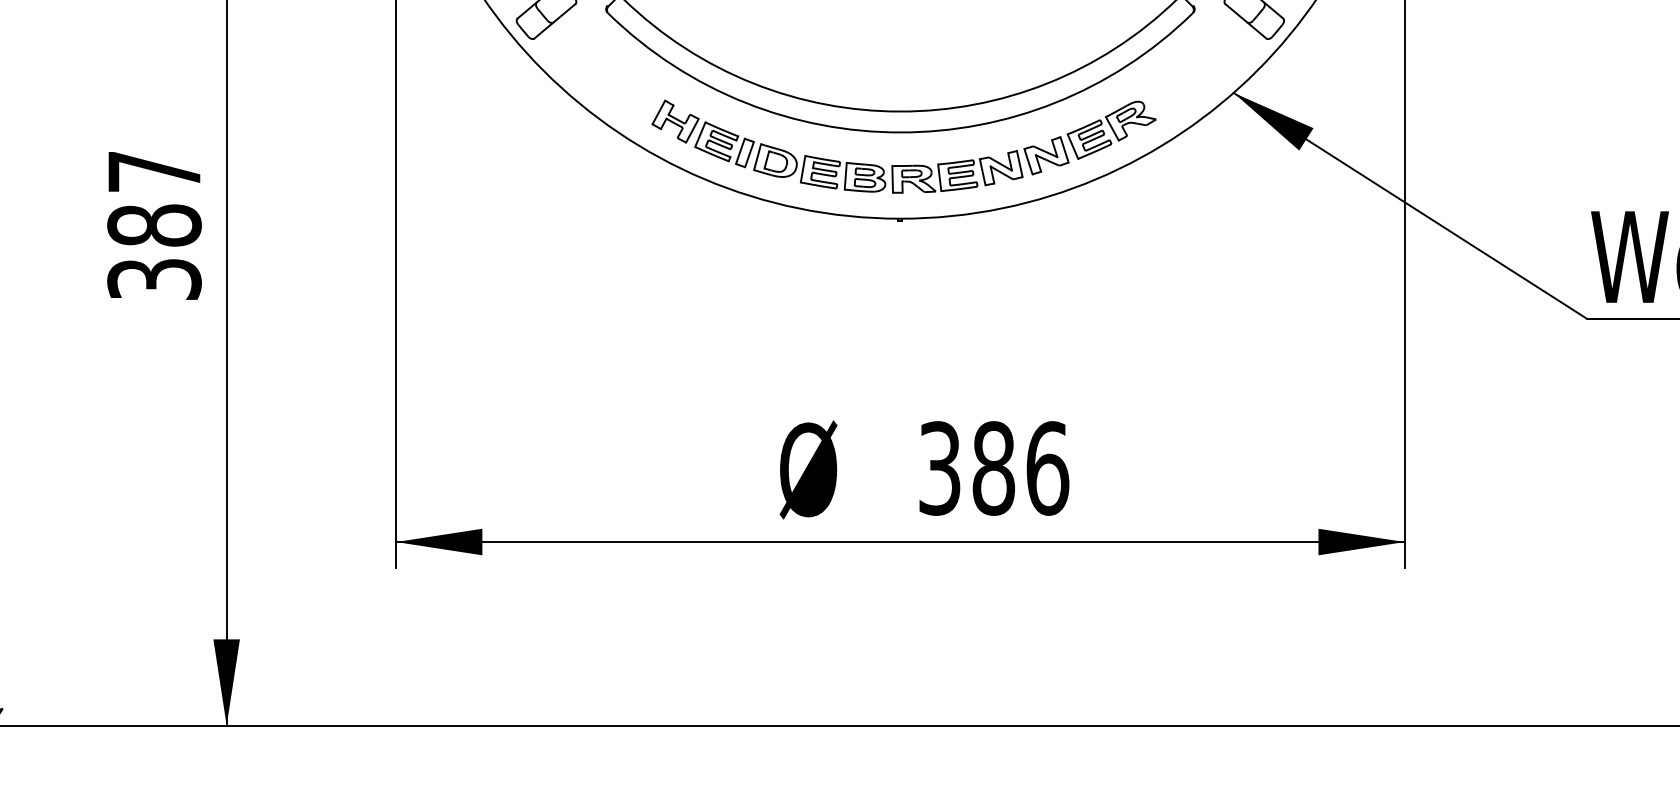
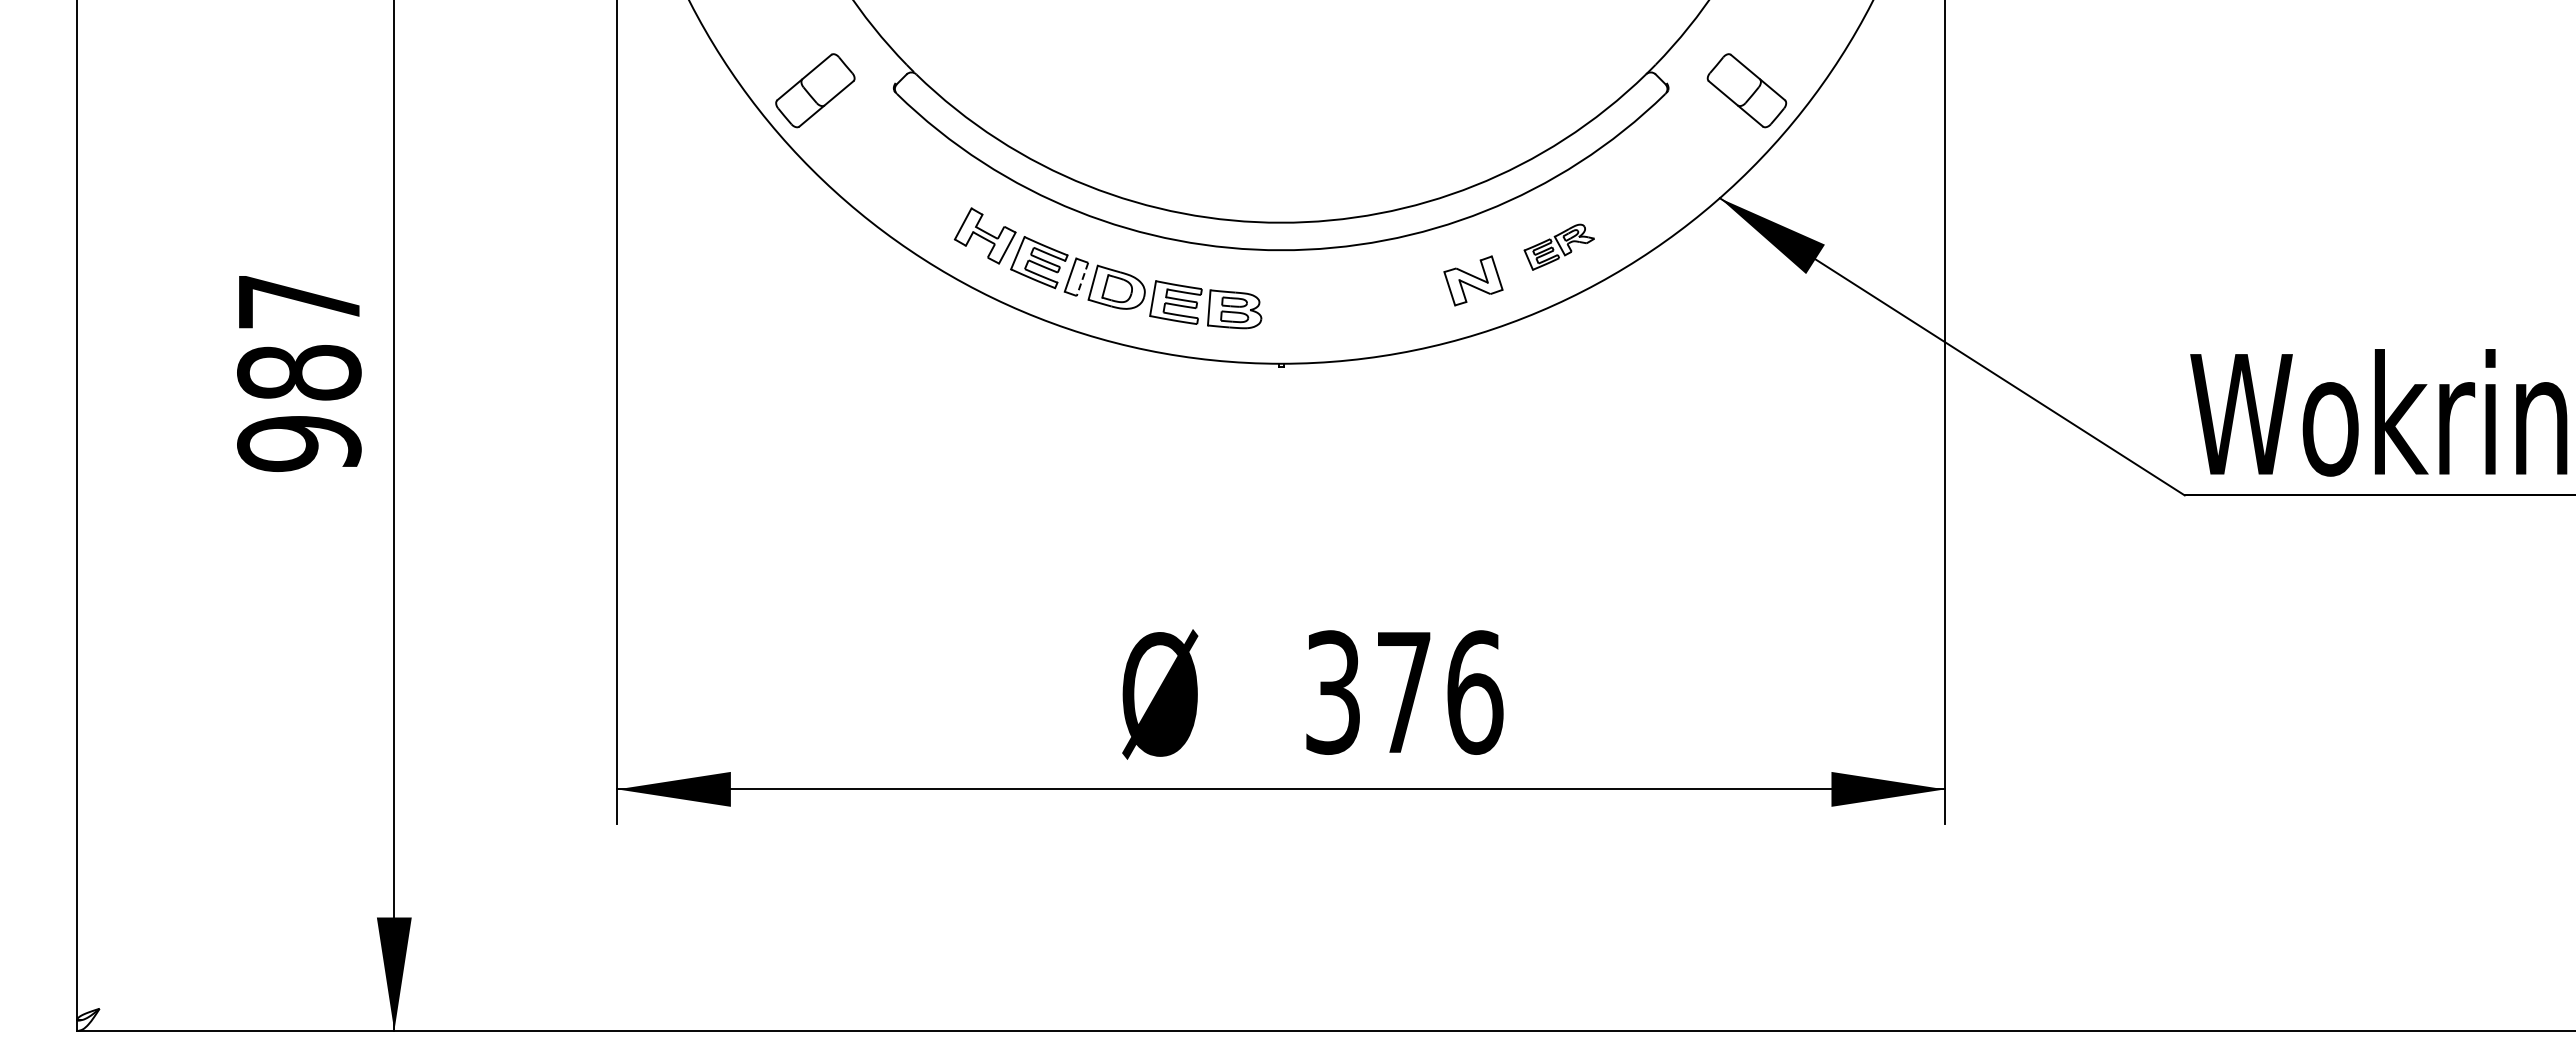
part: (1111, 129) -> (1559, 246), size x0.6
line: (749, 154) -> (1082, 279), solid -> dashed
part: (956, 171) -> (1355, 301), removed
text: (154, 279) -> (299, 443), 387 -> 987
text: (994, 468) -> (1404, 692), 386 -> 376

